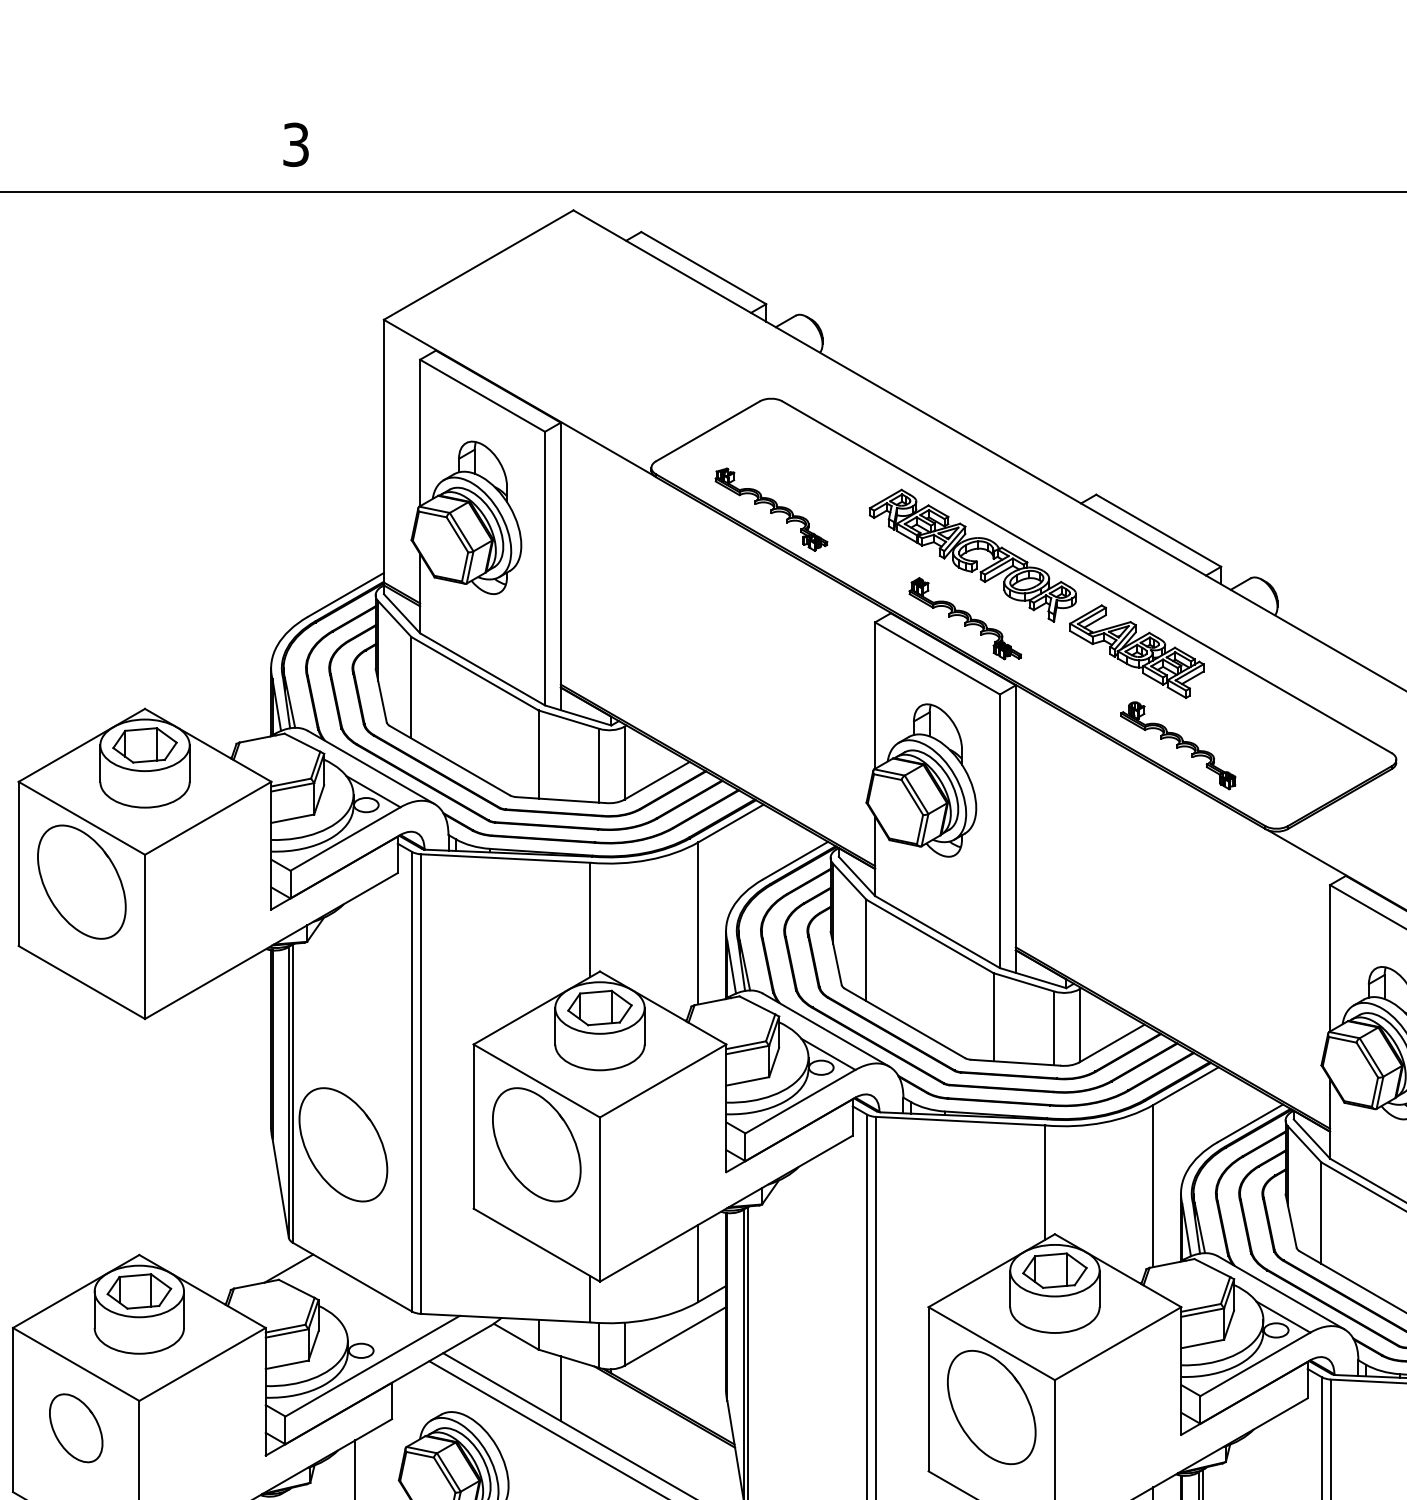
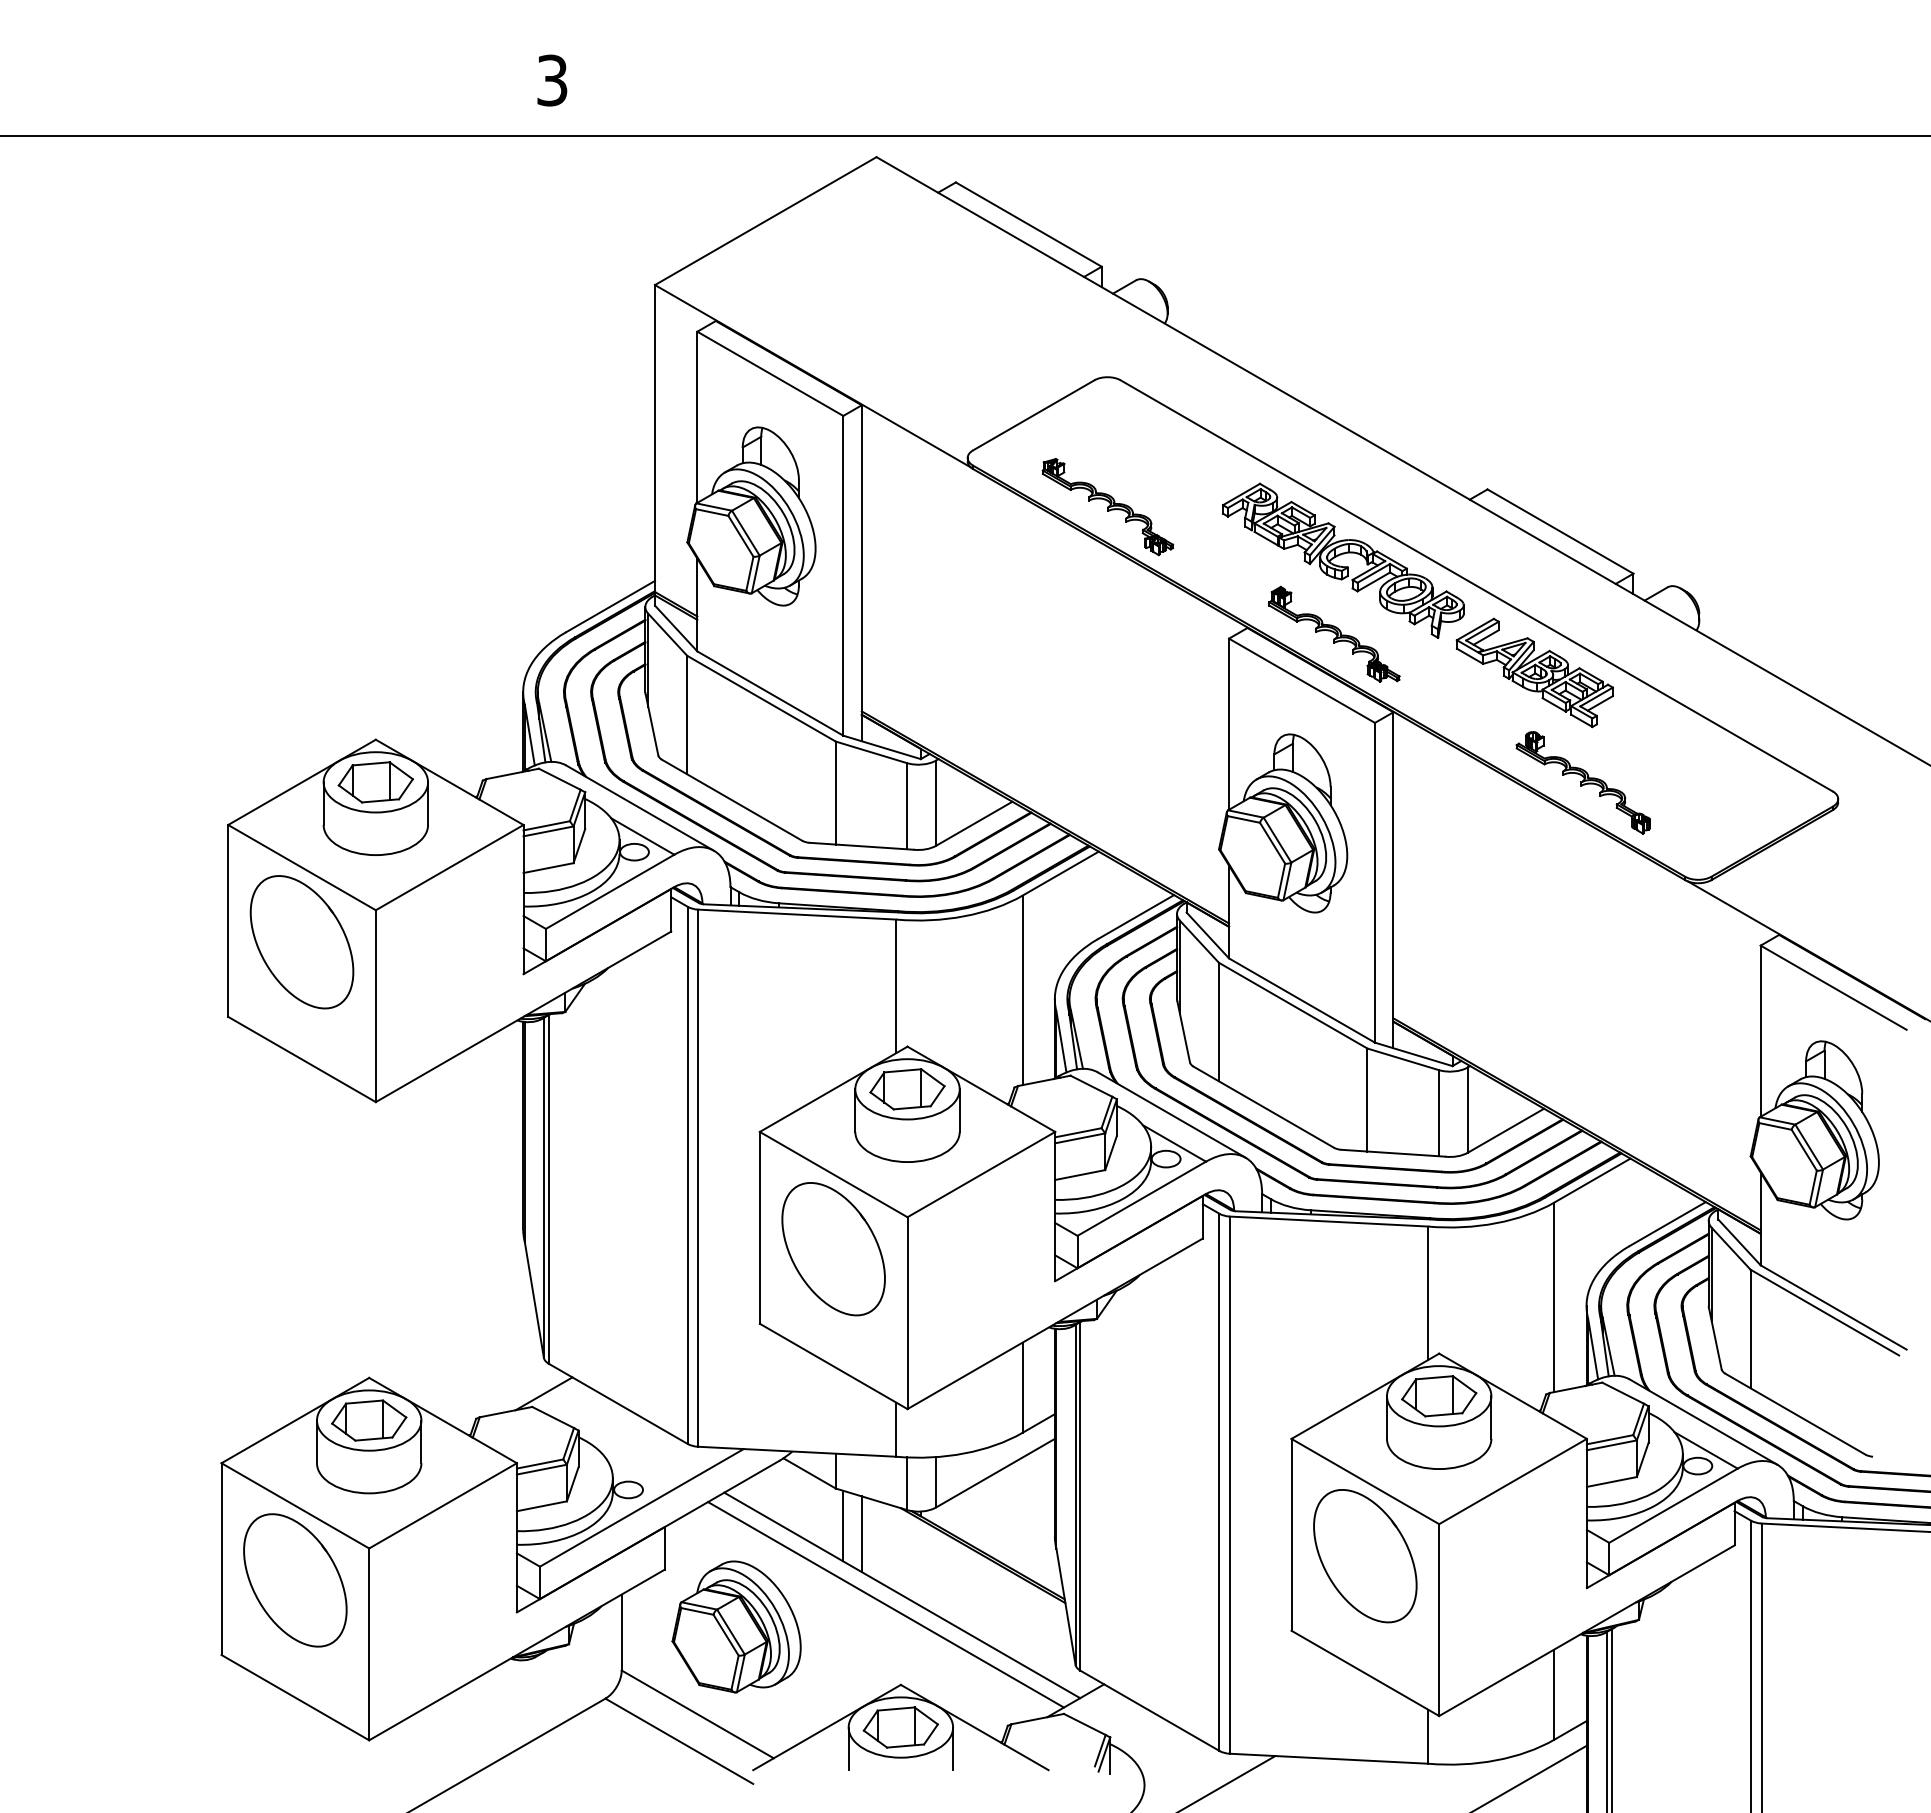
part: (343, 1145) -> (607, 1249), removed
line: (545, 1381) -> (843, 1525), added
part: (76, 1428) -> (295, 1580), size x1.67

